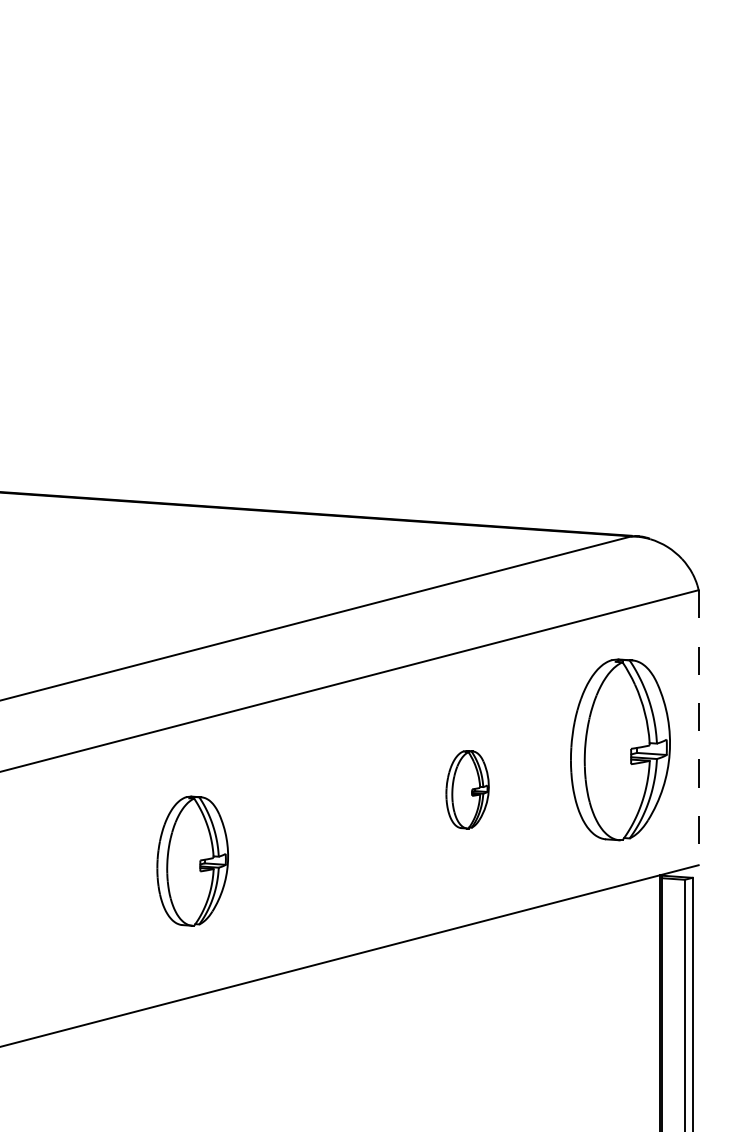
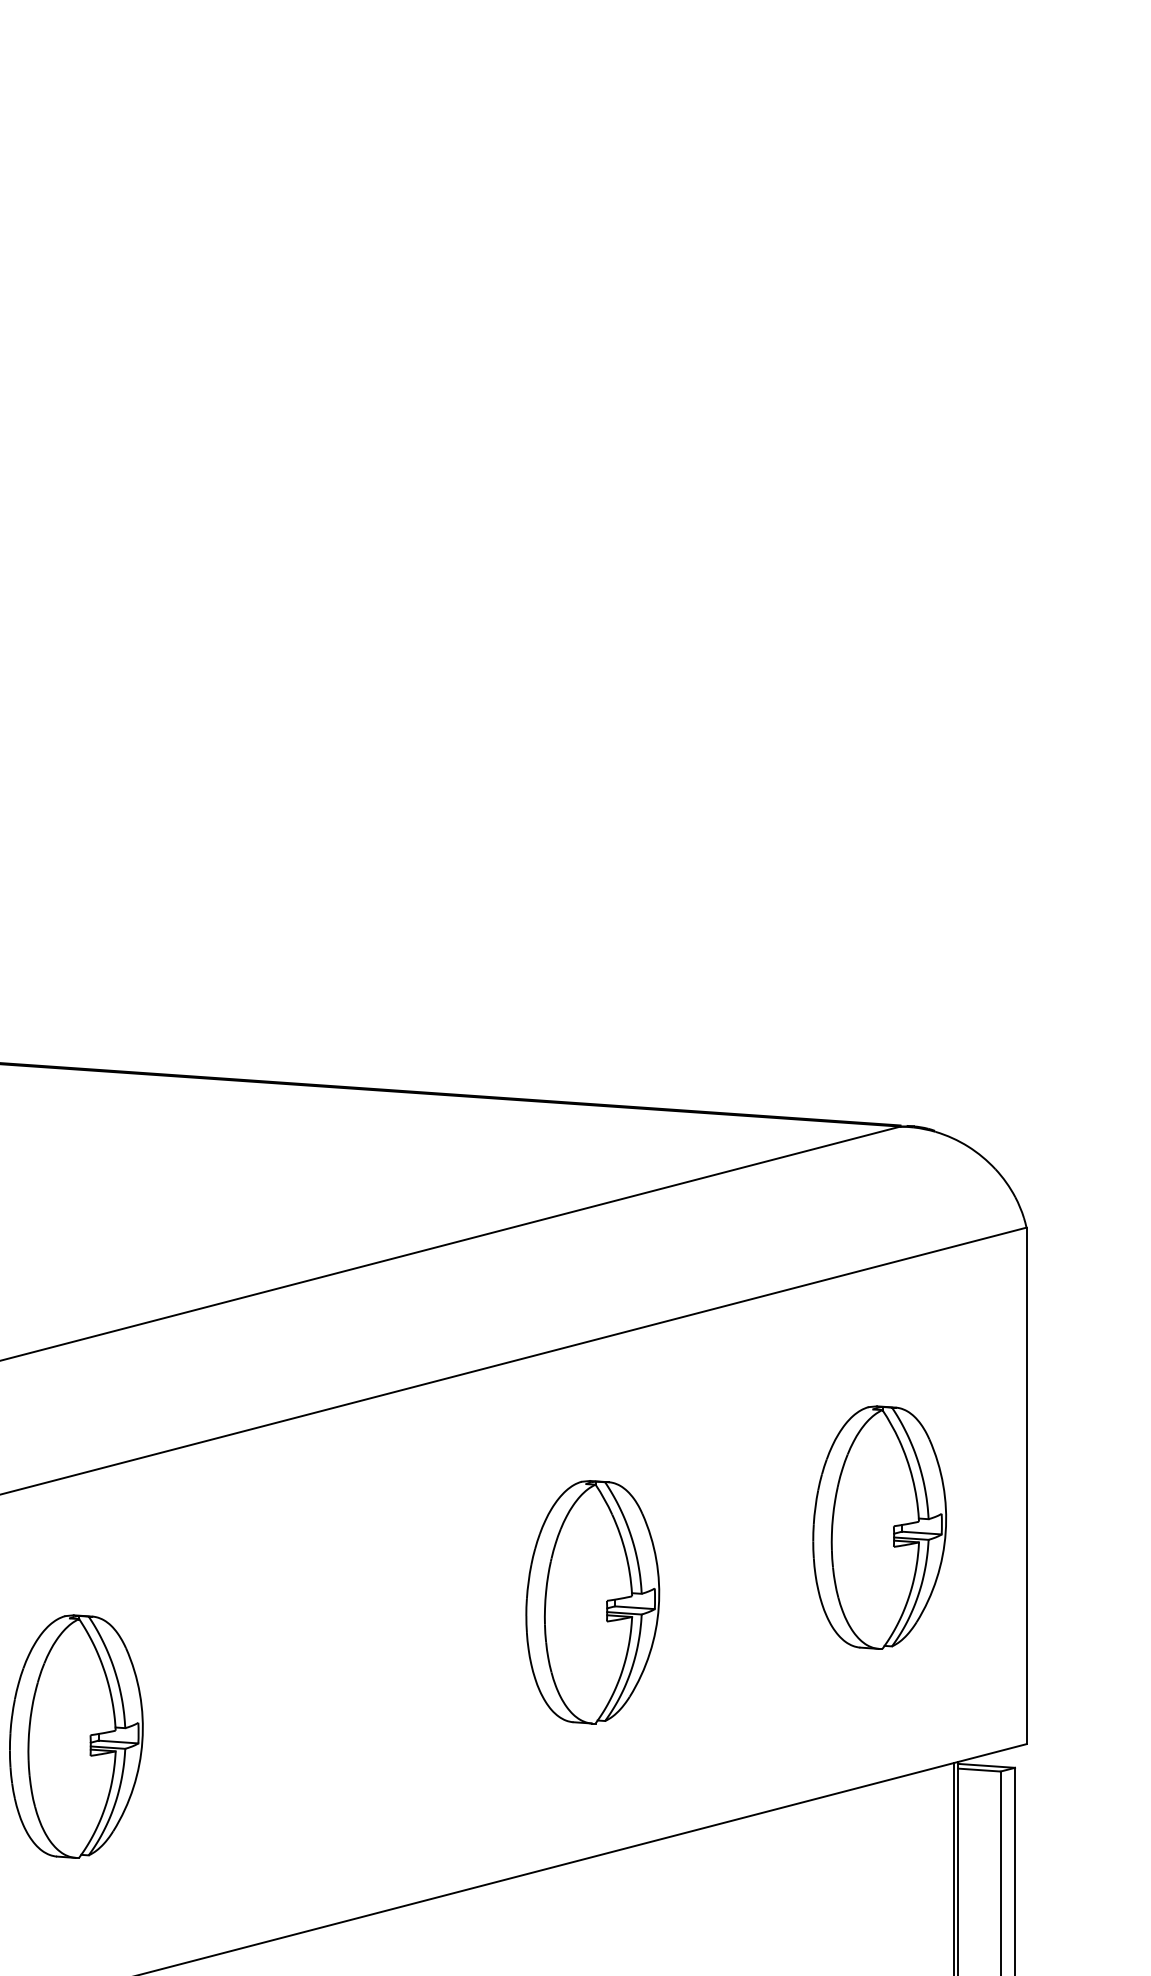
line: (698, 727) -> (1026, 1485), dashed -> solid
part: (620, 749) -> (879, 1526), size x0.71
part: (467, 789) -> (592, 1601), size x1.67

